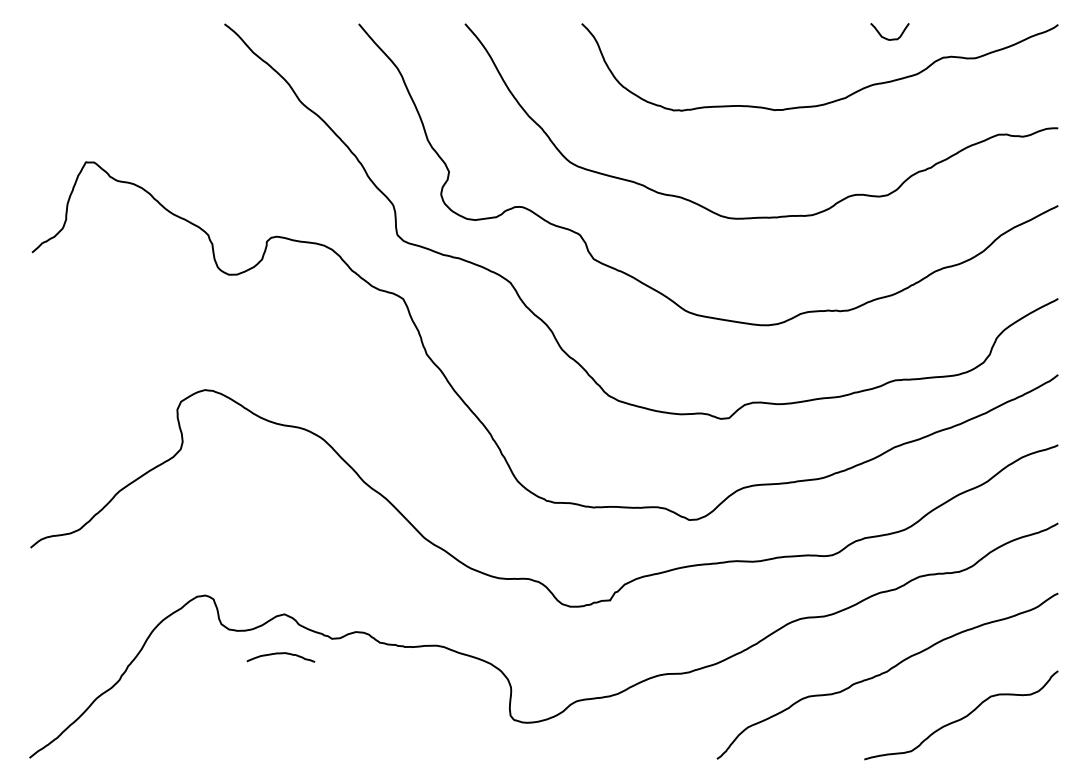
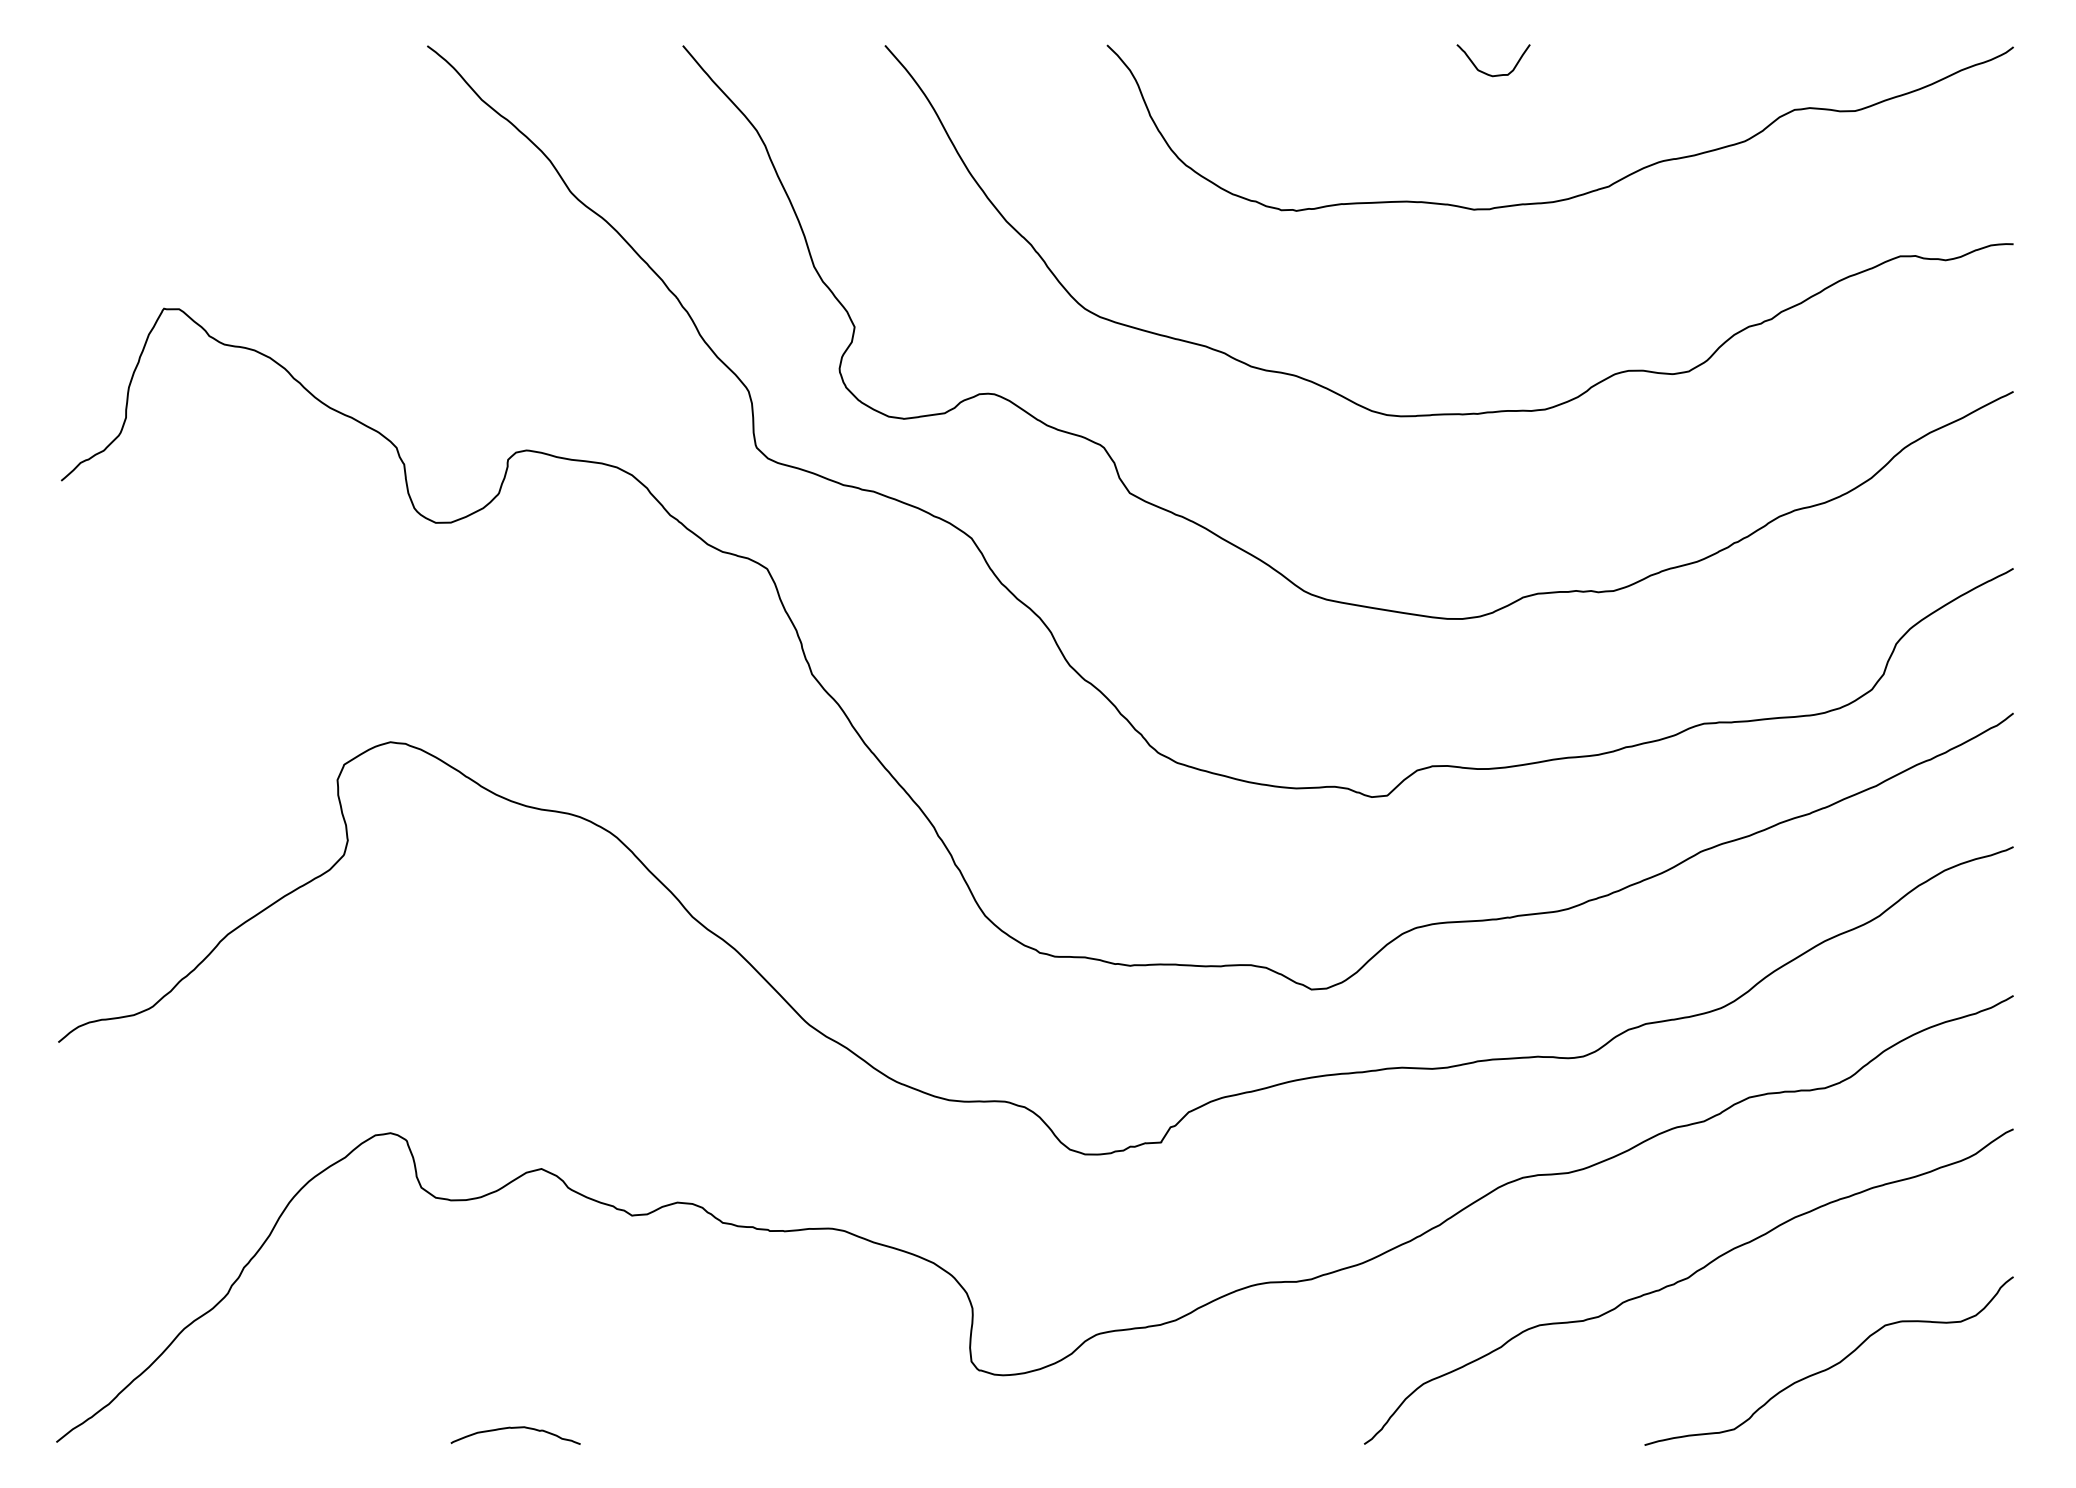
curve: (888, 38) -> (1490, 73), moved
curve: (280, 654) -> (514, 1429), moved

